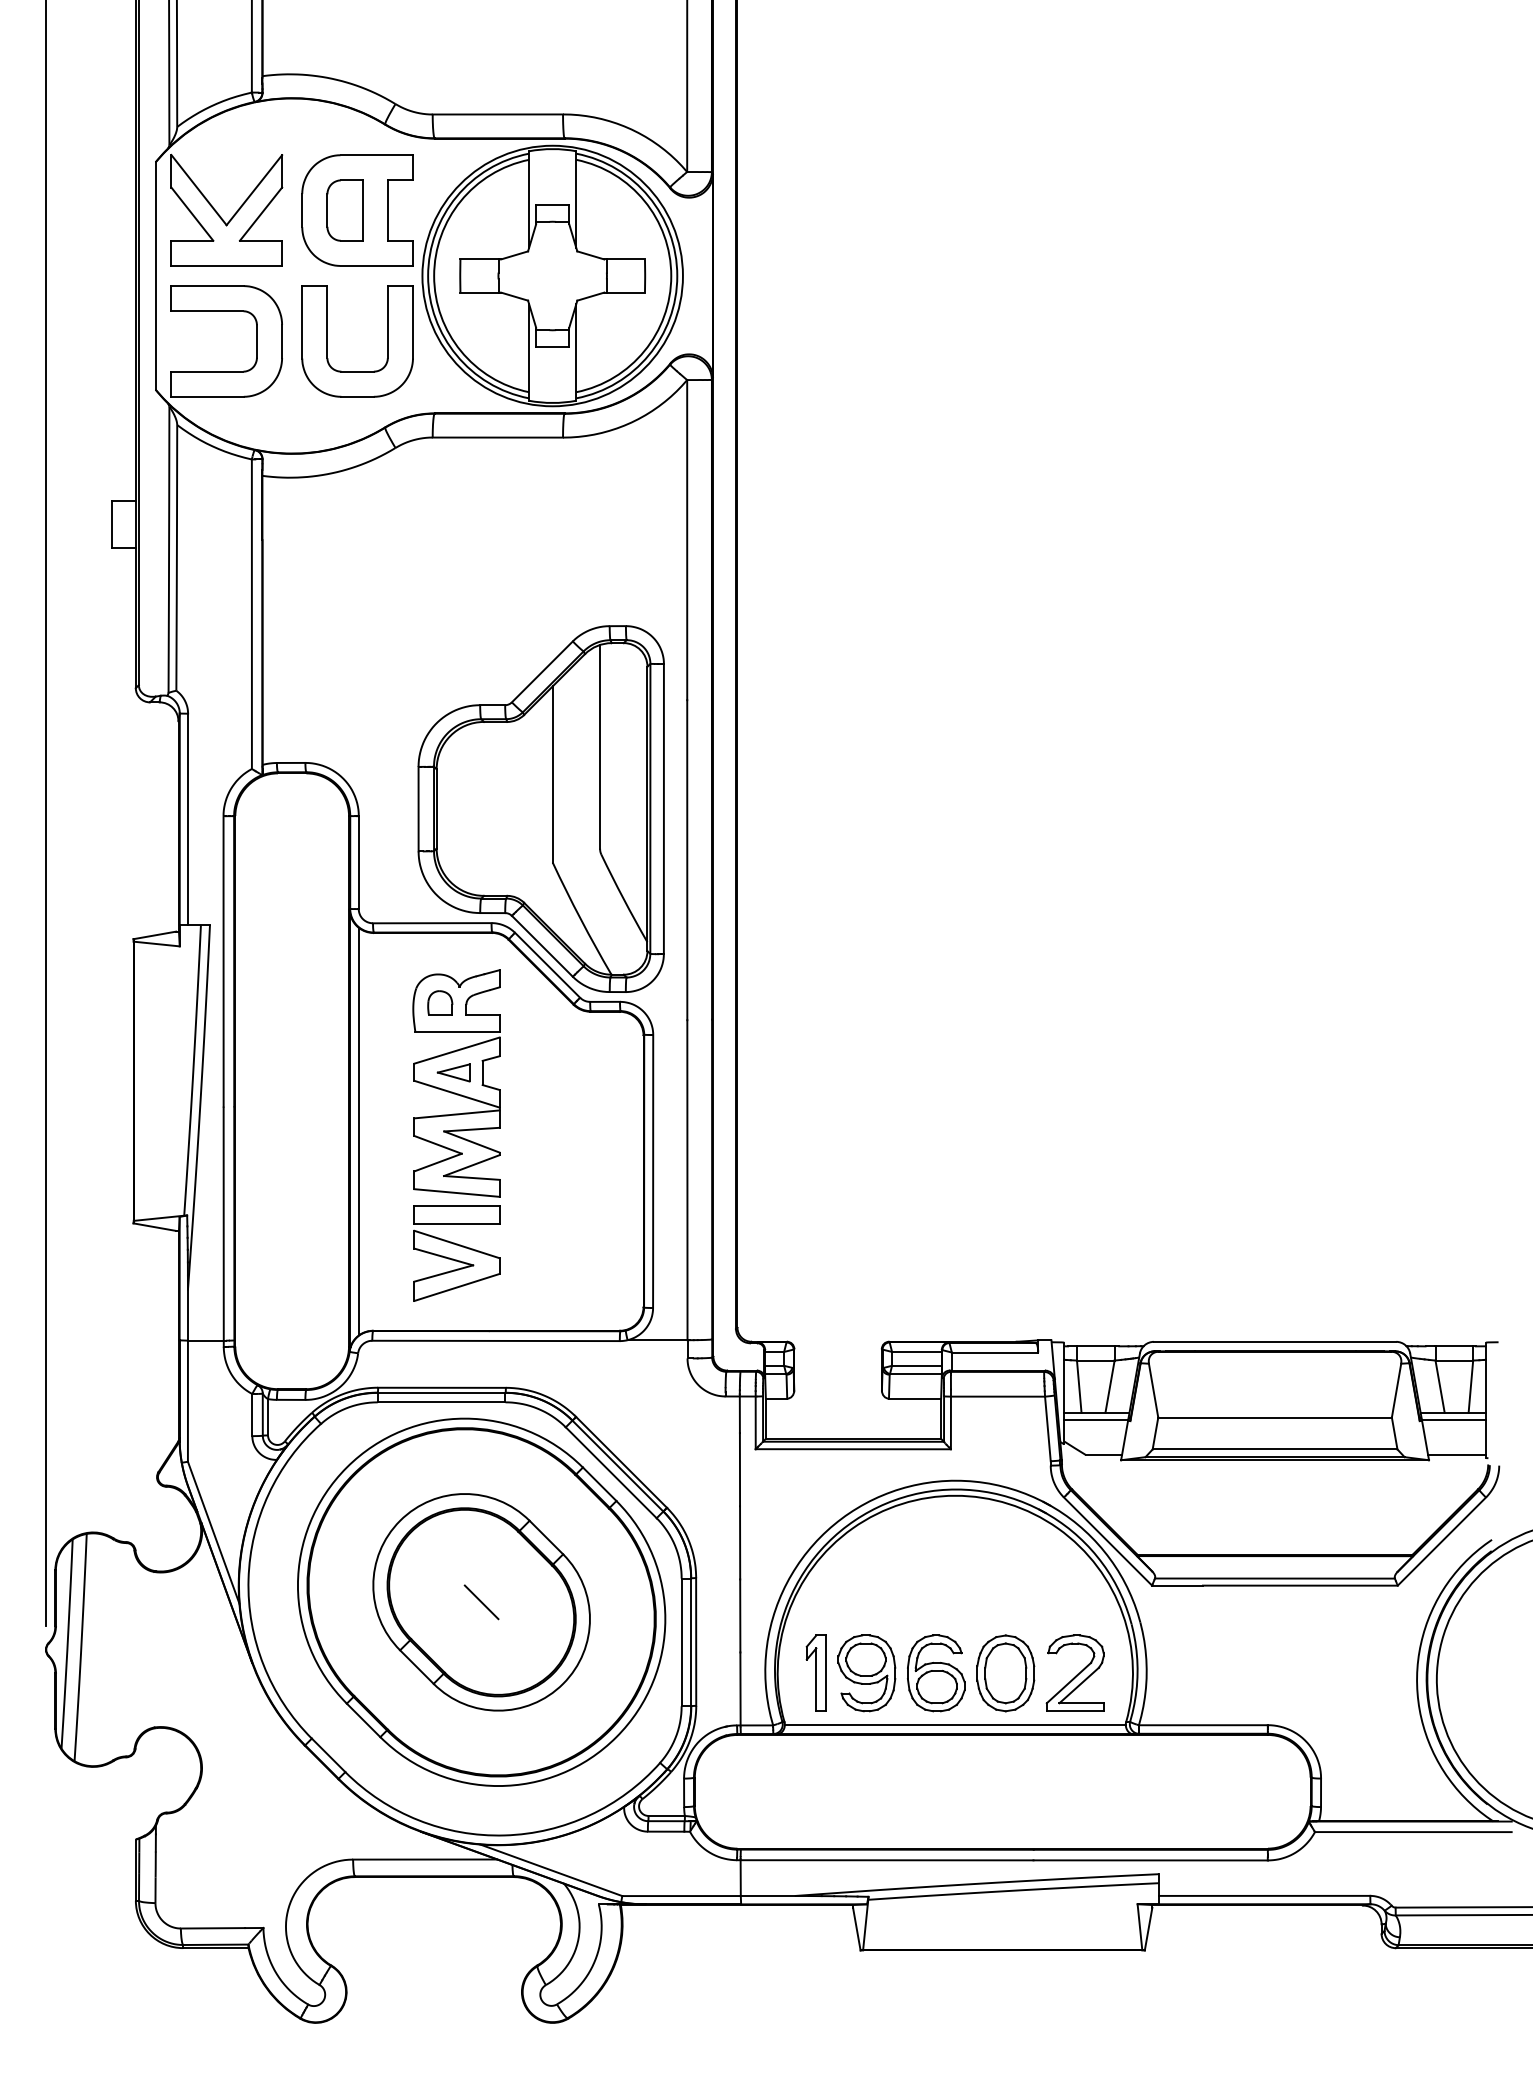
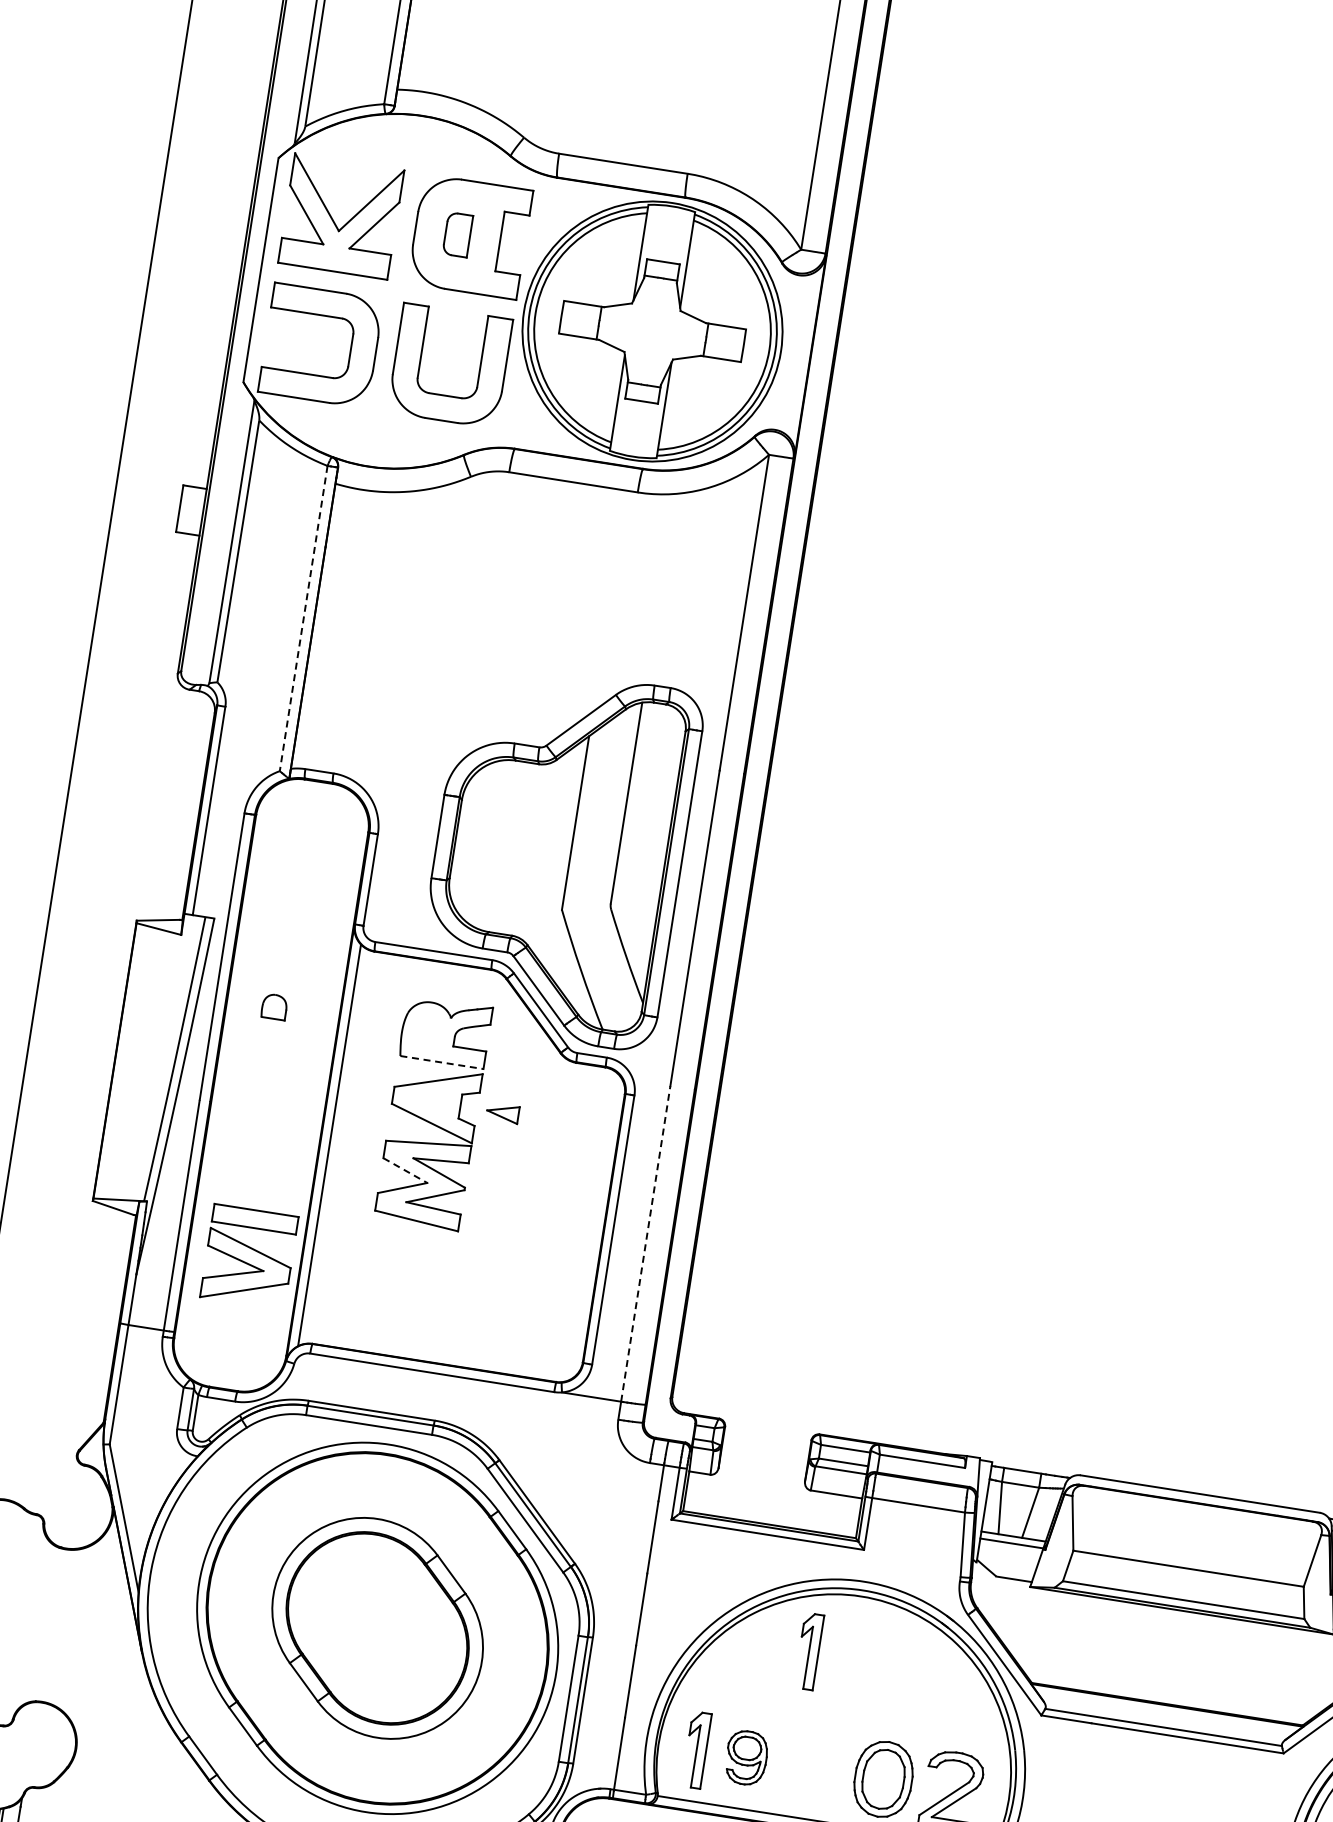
part: (344, 210) -> (457, 234), size x0.7
line: (251, 614) -> (303, 618), solid -> dashed
part: (440, 1002) -> (274, 1006), moved
line: (458, 1032) -> (442, 1062), solid -> dashed
part: (453, 1072) -> (502, 1112), moved
line: (438, 1145) -> (405, 1171), solid -> dashed
line: (687, 1179) -> (645, 1243), solid -> dashed
part: (456, 1253) -> (248, 1256), moved
part: (911, 1557) -> (808, 1650), added
line: (481, 1602) -> (377, 1628), removed
part: (866, 1673) -> (746, 1757), size x0.7
part: (936, 1673) -> (815, 1768), removed

